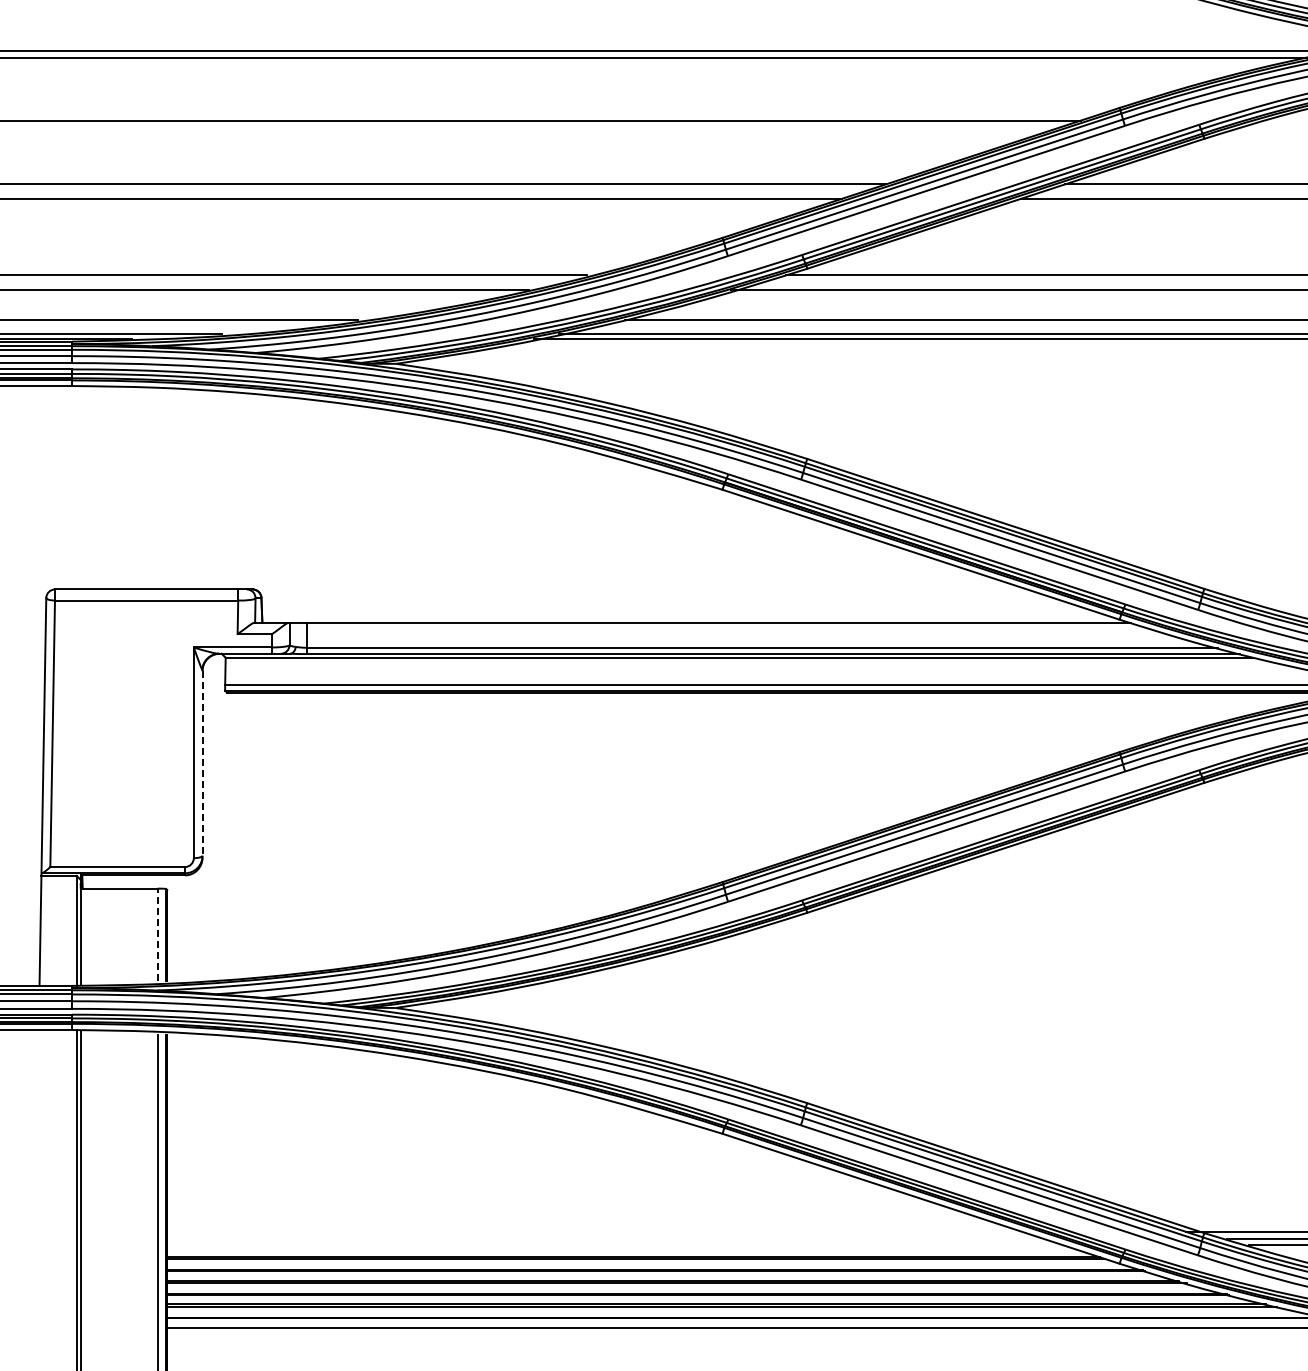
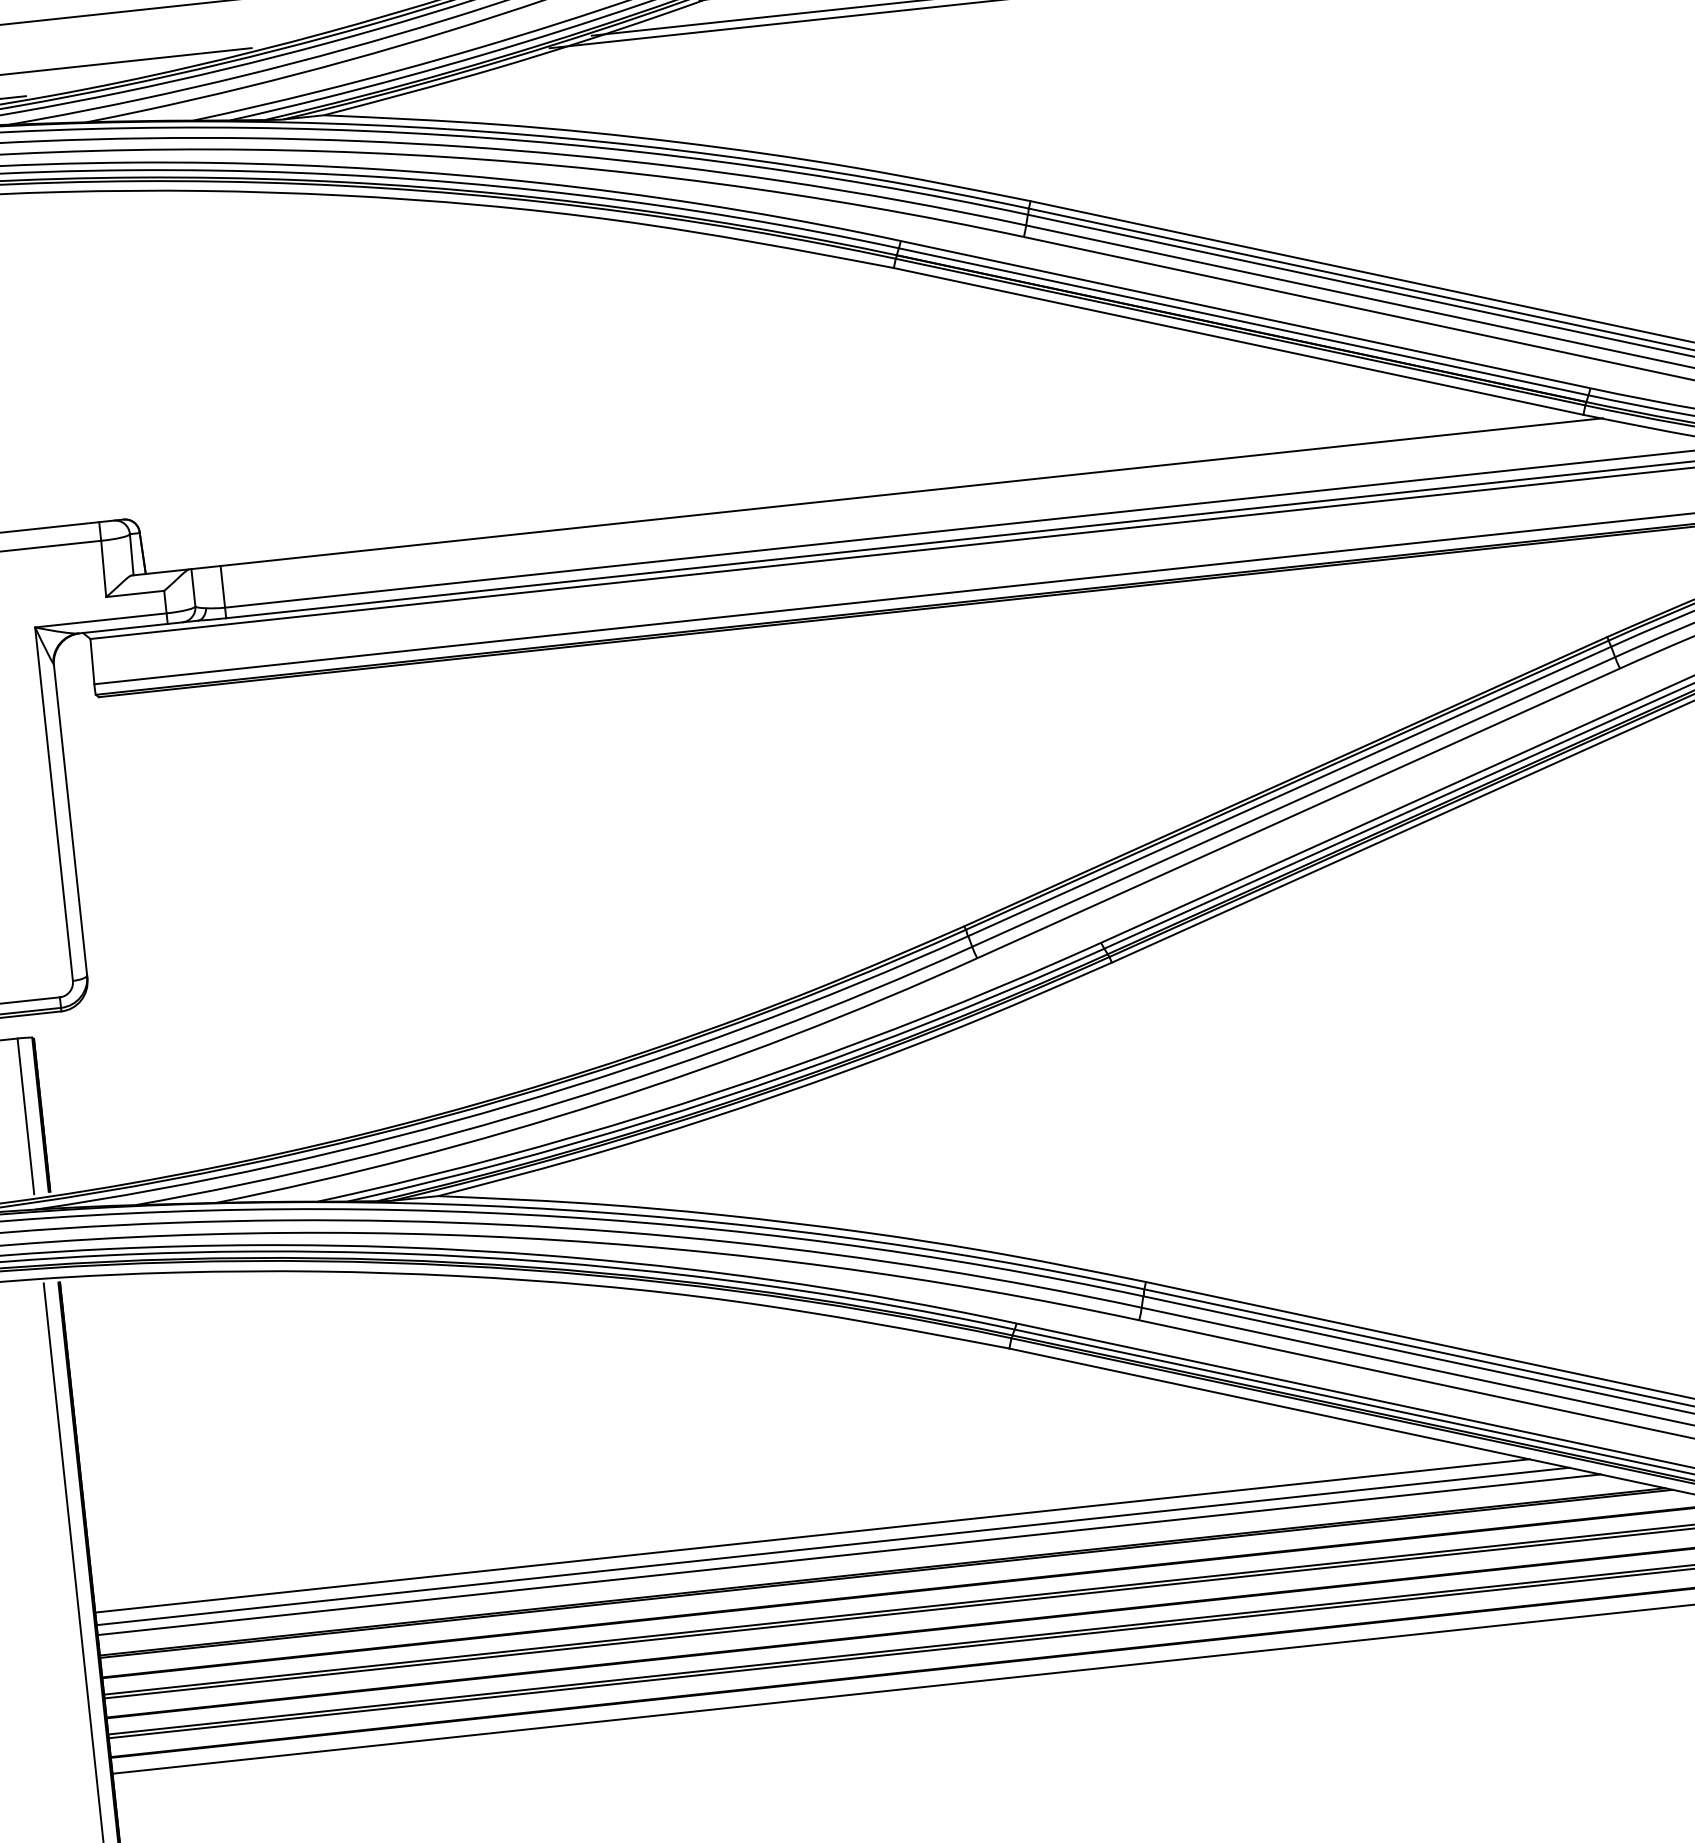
line: (202, 764) -> (70, 822), dashed -> solid
line: (157, 934) -> (25, 1115), dashed -> solid
line: (594, 1231) -> (812, 1535), added
line: (606, 1239) -> (833, 1546), added
line: (615, 1245) -> (849, 1555), added

